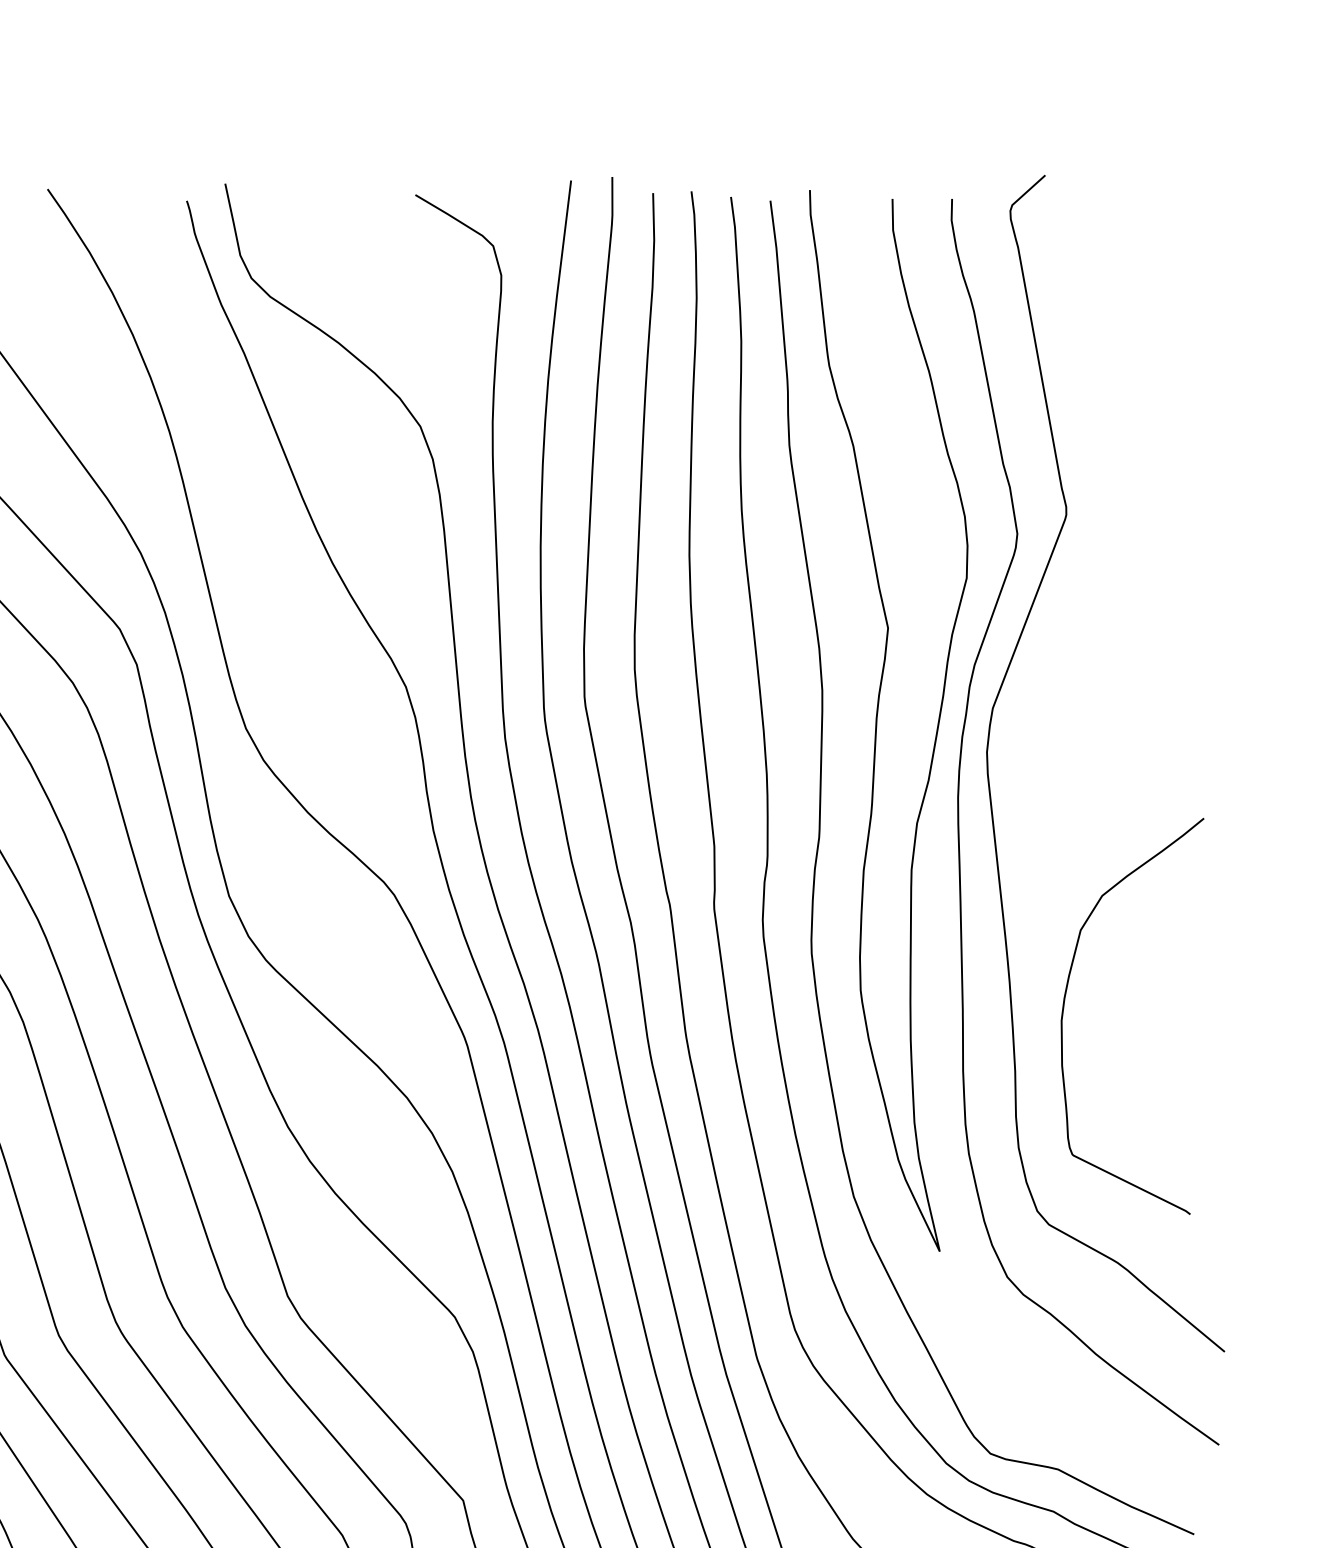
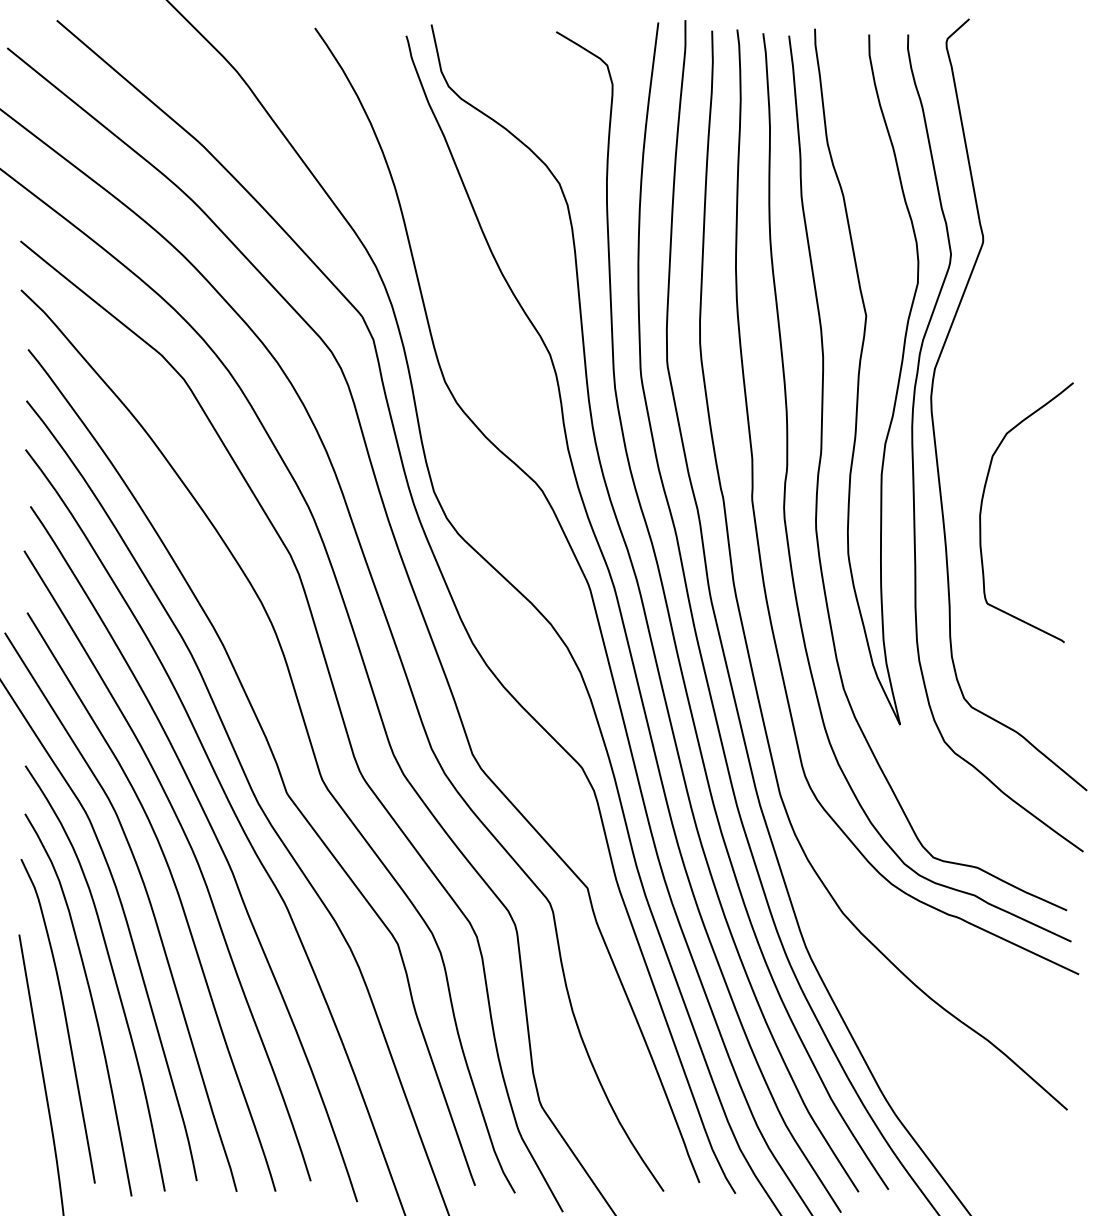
curve: (1065, 1006) -> (982, 506), moved

